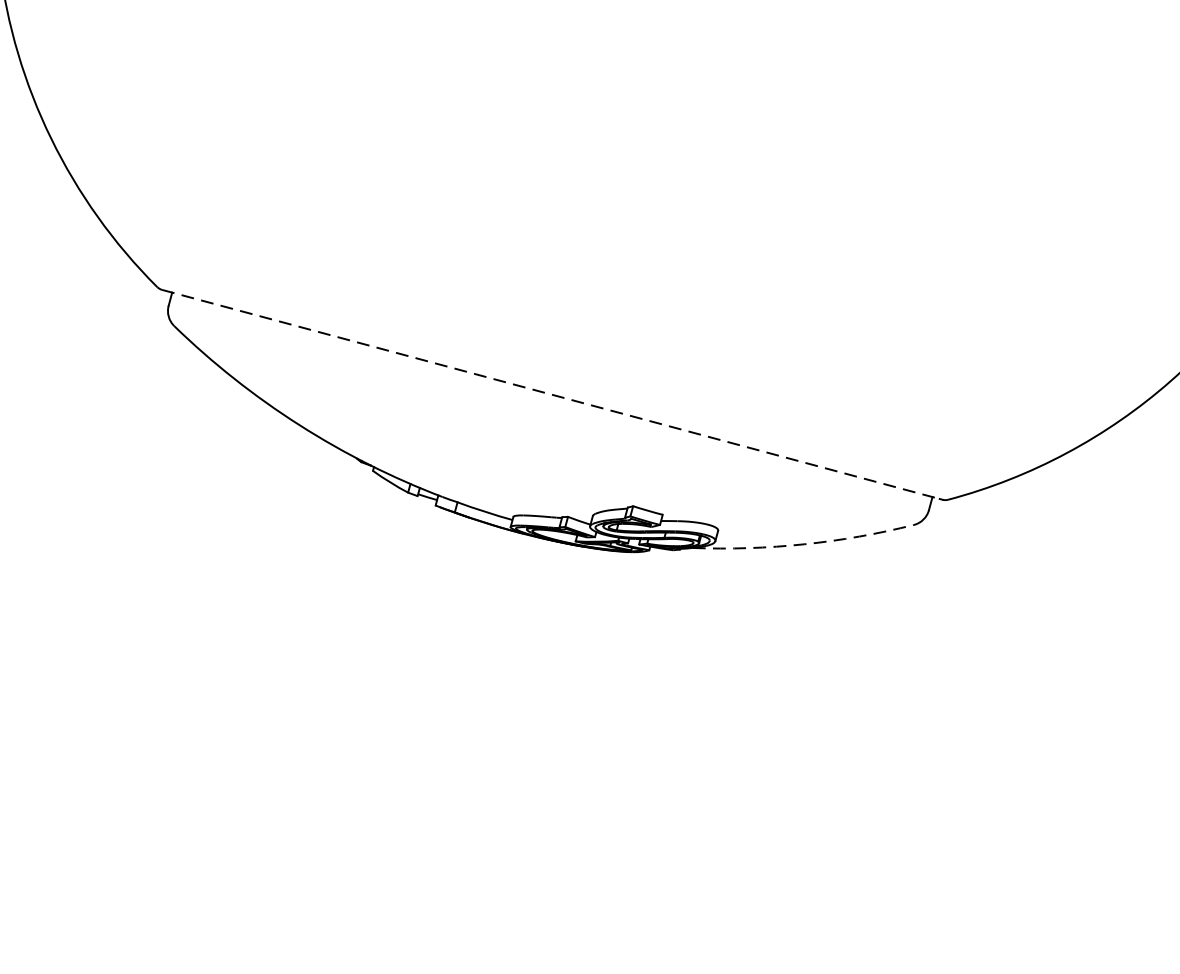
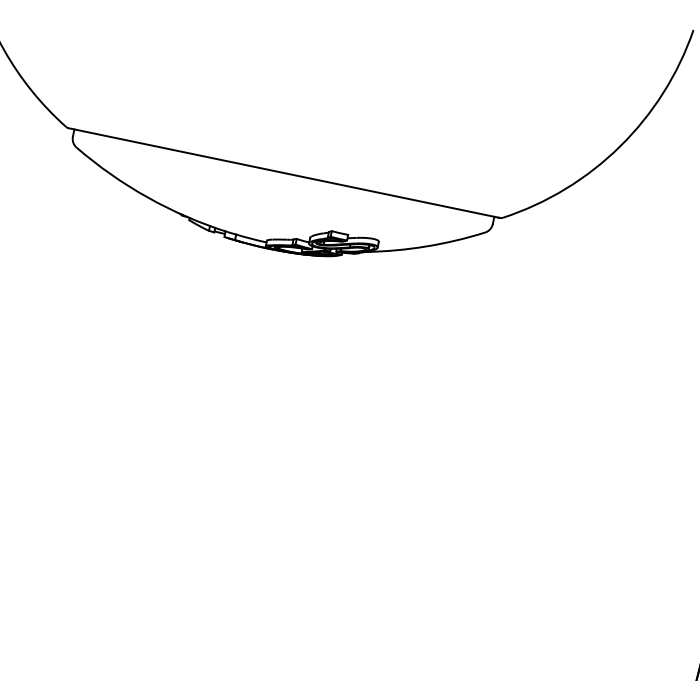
line: (552, 395) -> (284, 173), dashed -> solid
arc: (804, 544) -> (426, 246), dashed -> solid

